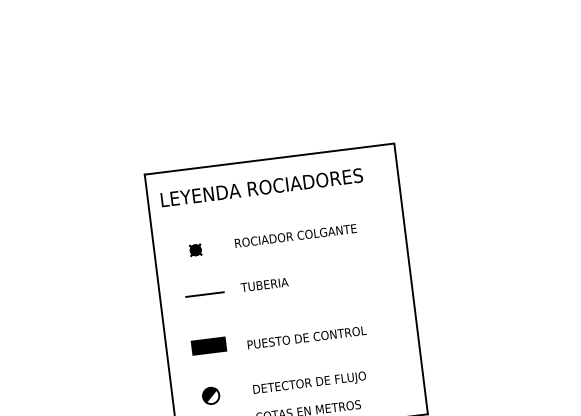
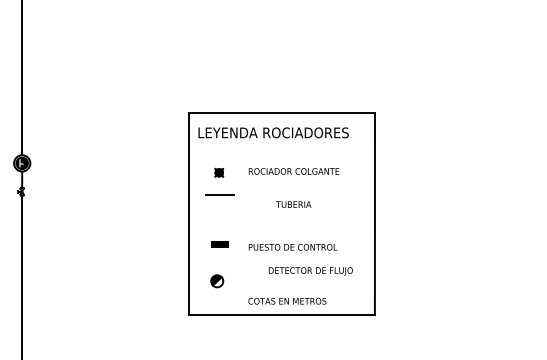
text: (264, 284) -> (293, 204), moved
line: (204, 293) -> (219, 194), moved
part: (208, 346) -> (219, 244), size x0.7
text: (309, 383) -> (310, 271), moved

